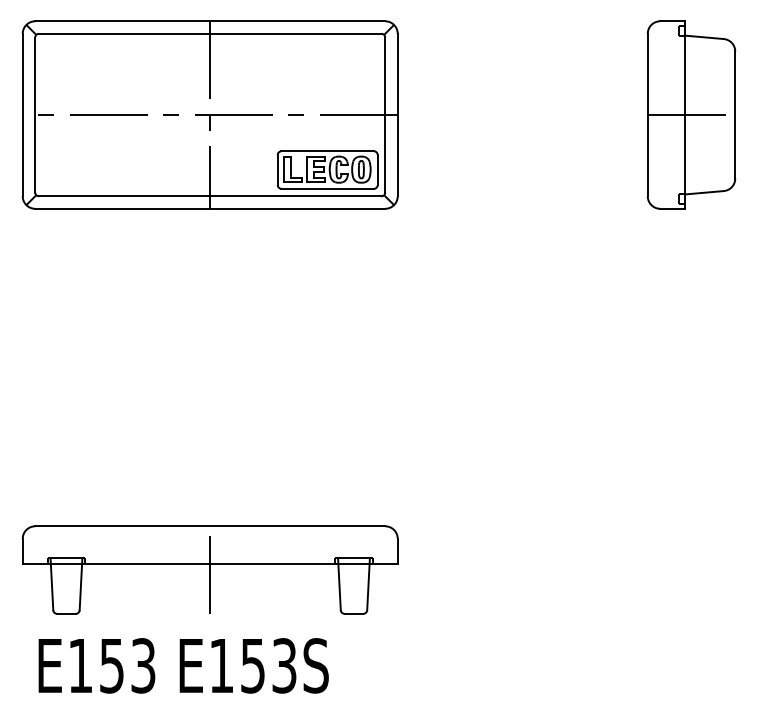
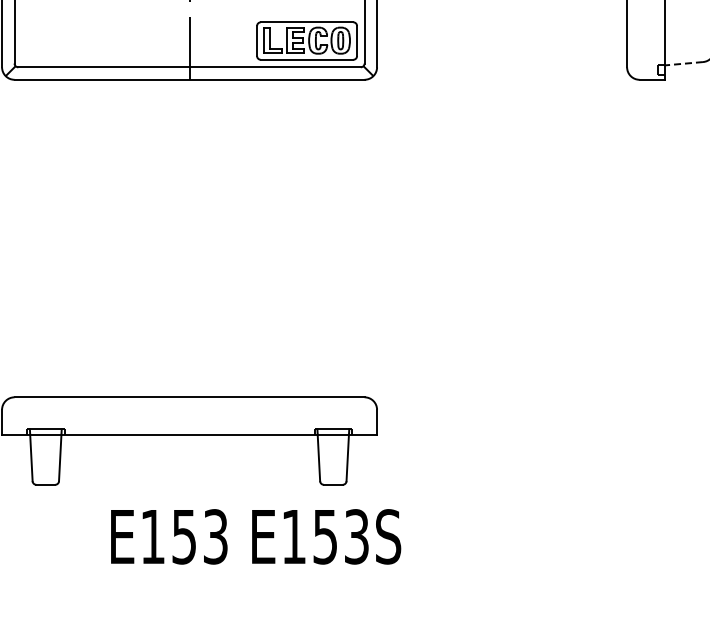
line: (703, 192) -> (682, 63), solid -> dashed
line: (210, 569) -> (189, 440), removed
text: (183, 665) -> (255, 536), moved

